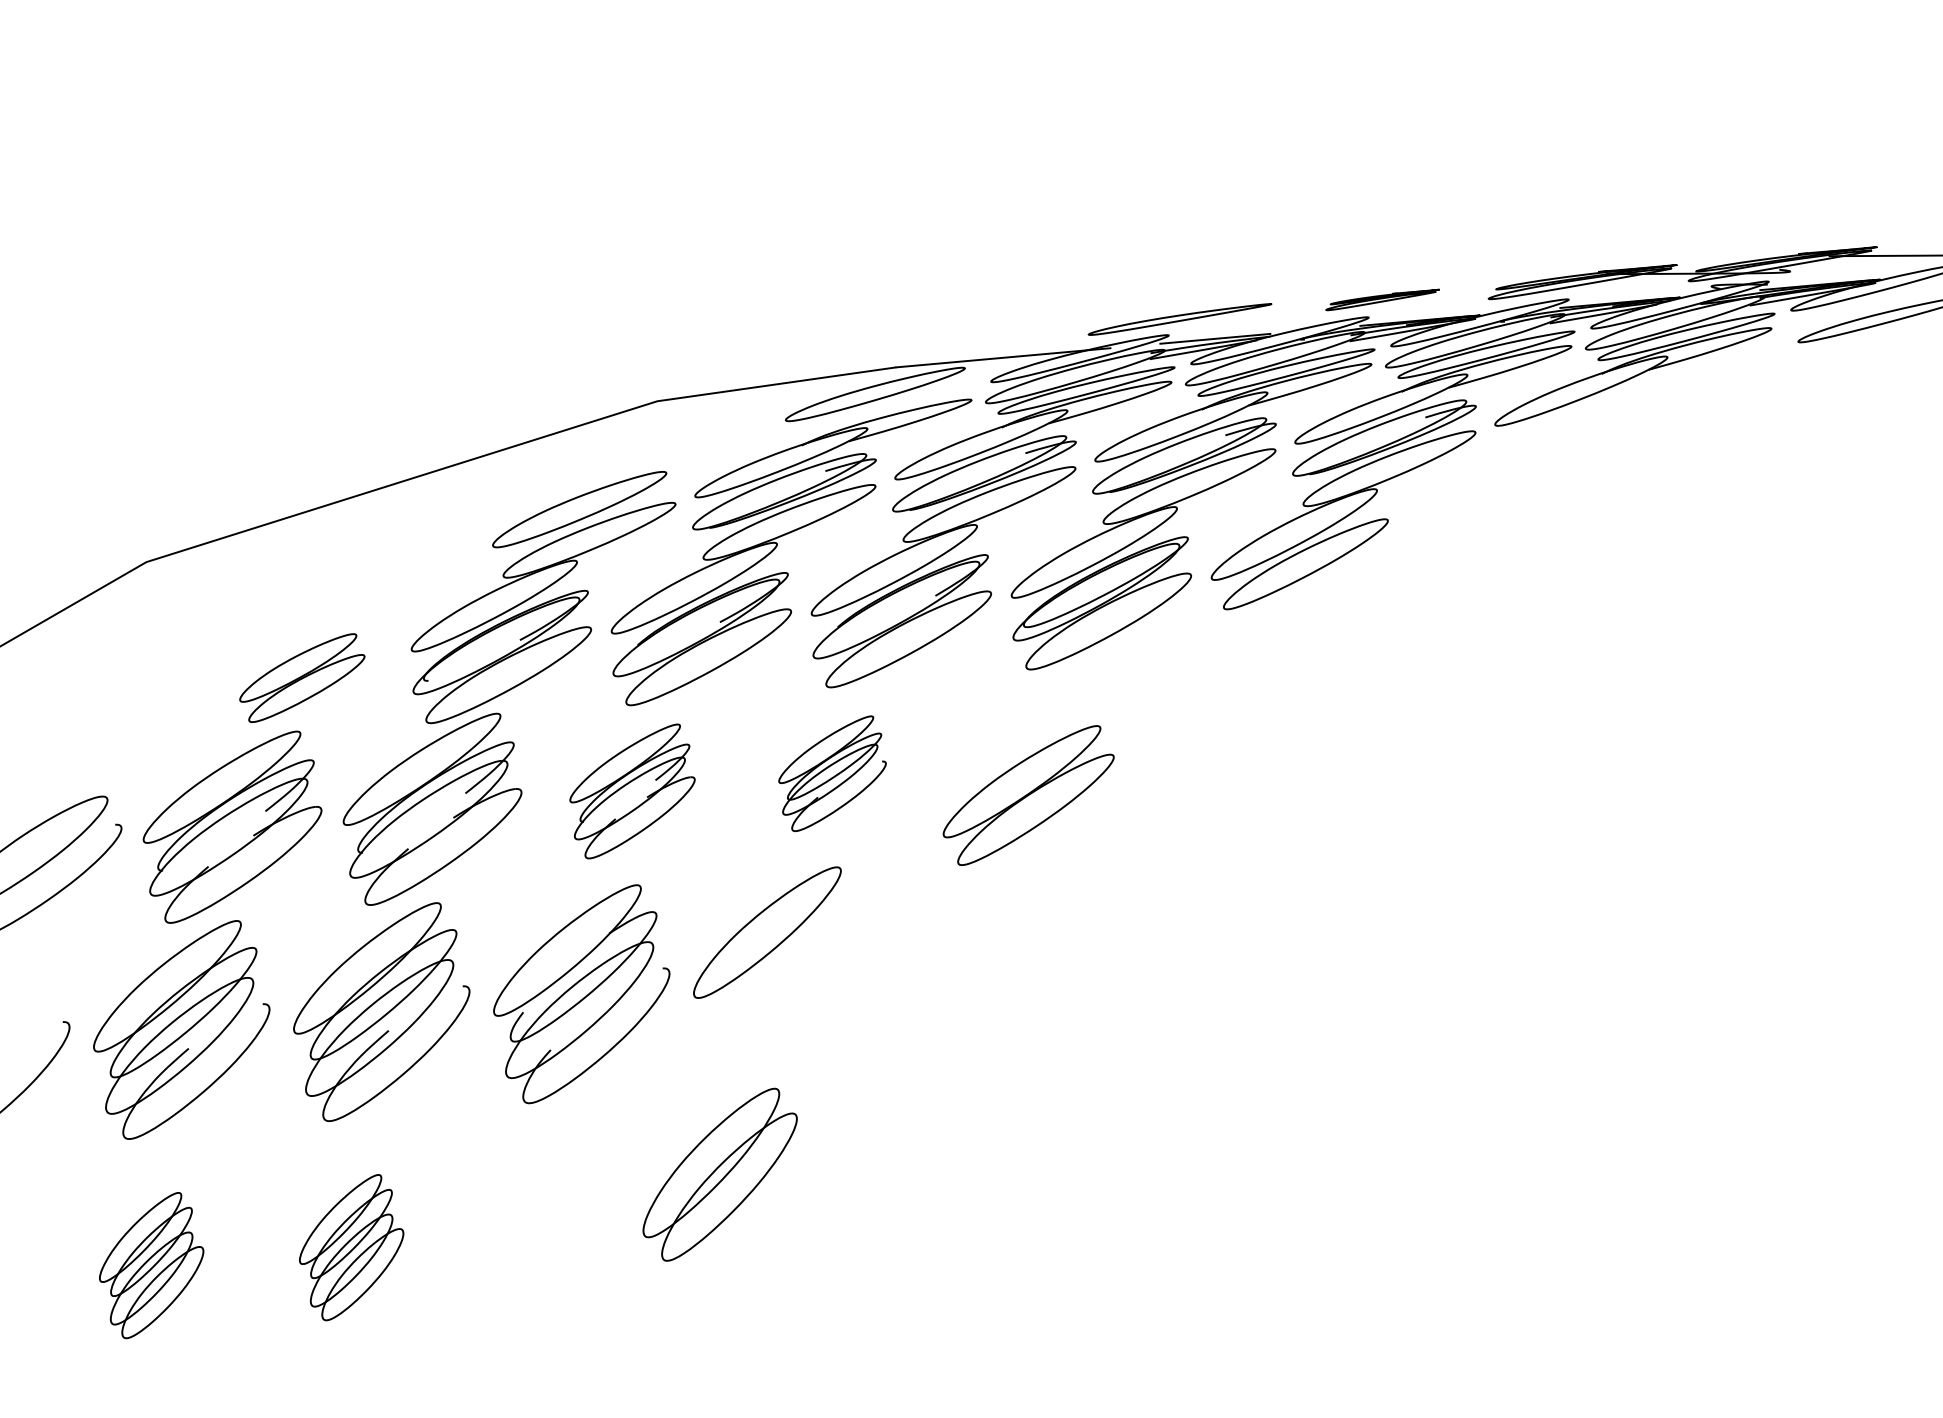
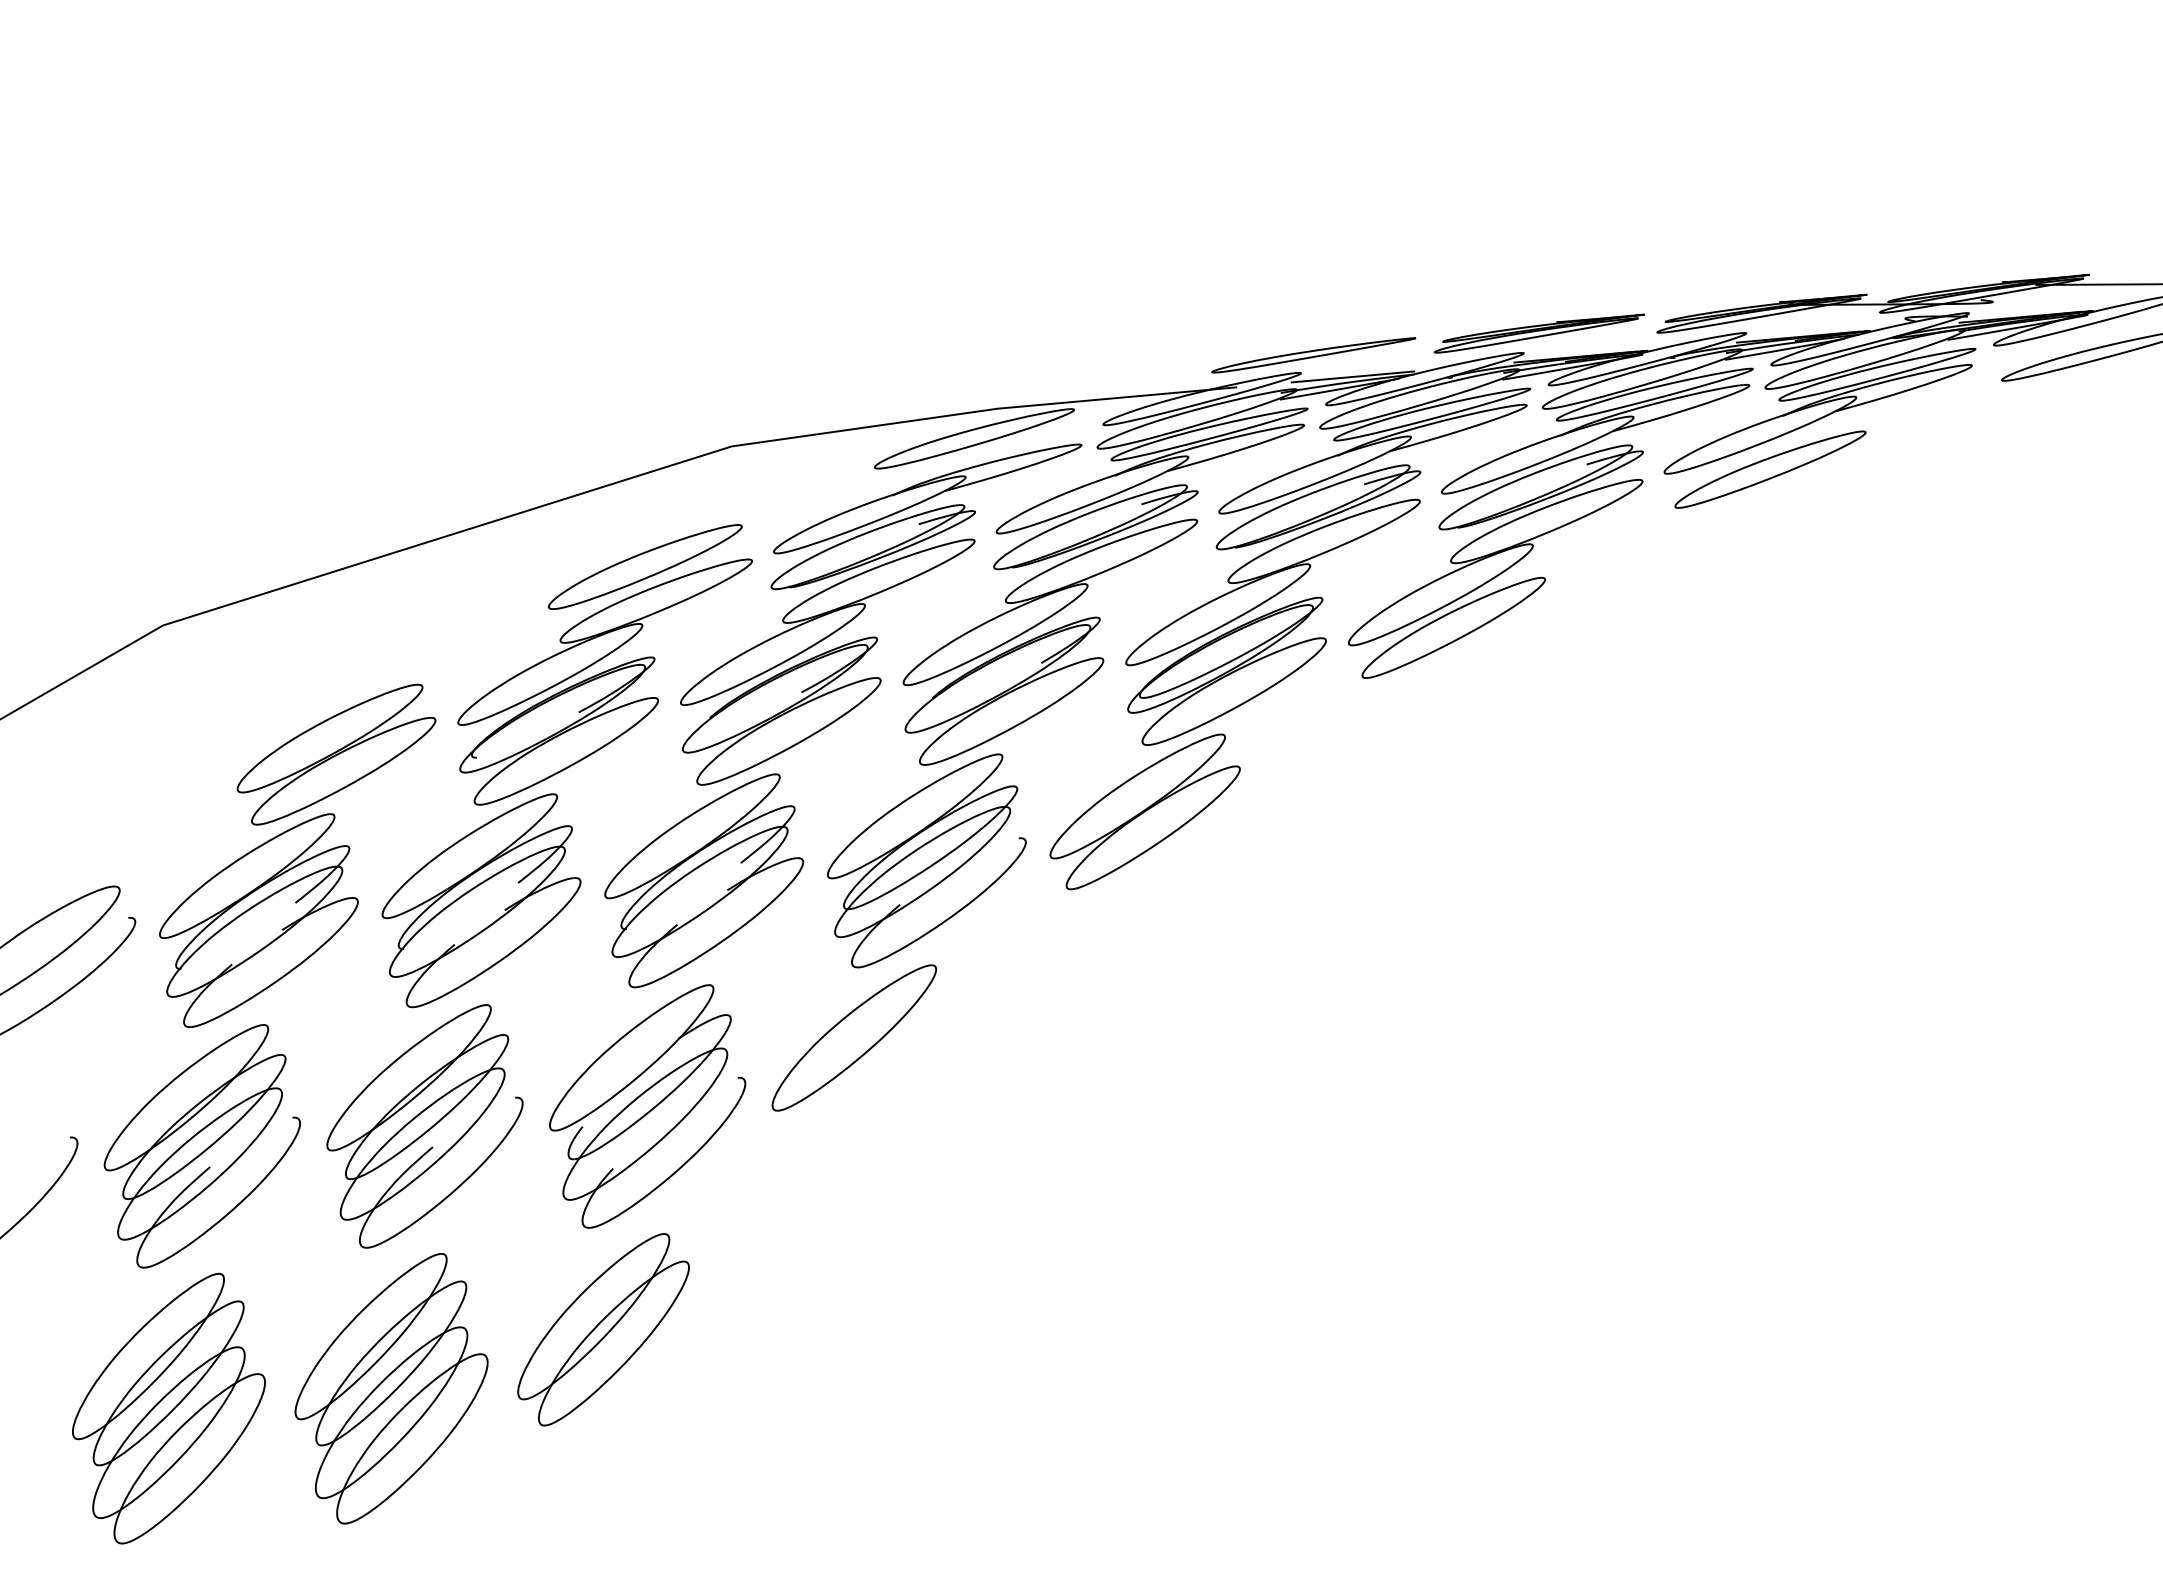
part: (1382, 299) -> (1539, 333), size x1.67
part: (1590, 421) -> (1770, 468), added
part: (302, 677) -> (336, 753), size x1.43
part: (832, 773) -> (926, 860), size x1.67
part: (632, 791) -> (704, 880), size x1.43
part: (1028, 795) -> (1144, 811), moved
part: (719, 1174) -> (602, 1329), moved
part: (351, 1247) -> (391, 1388), size x1.67
part: (151, 1265) -> (168, 1408), size x1.67

